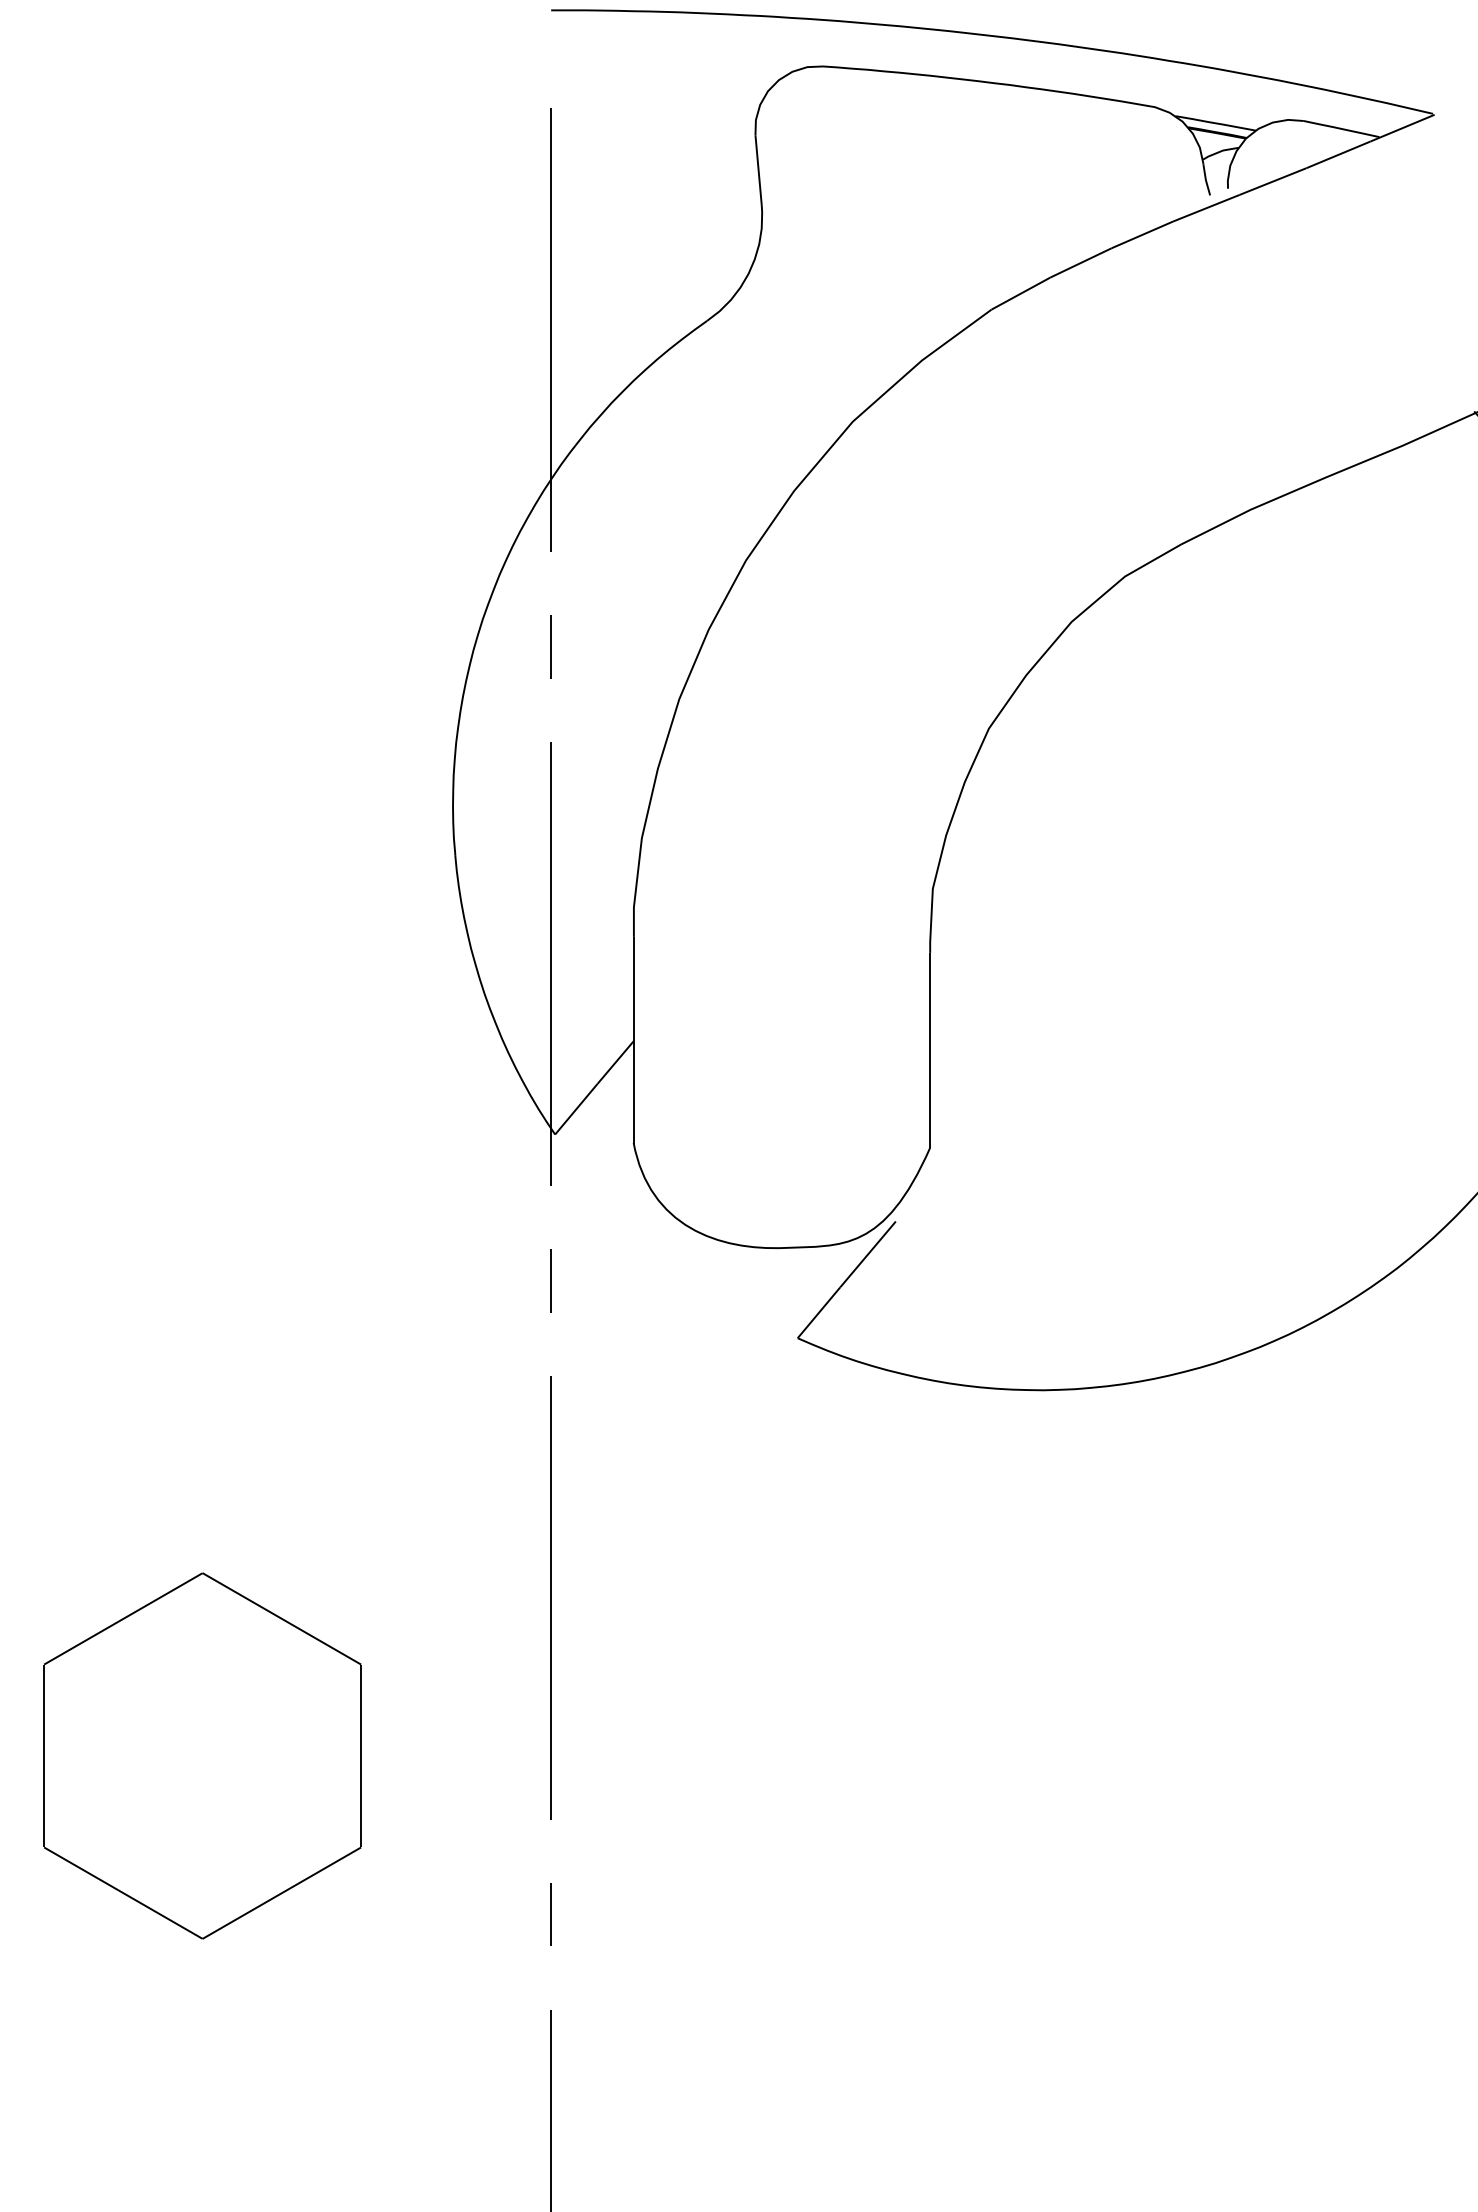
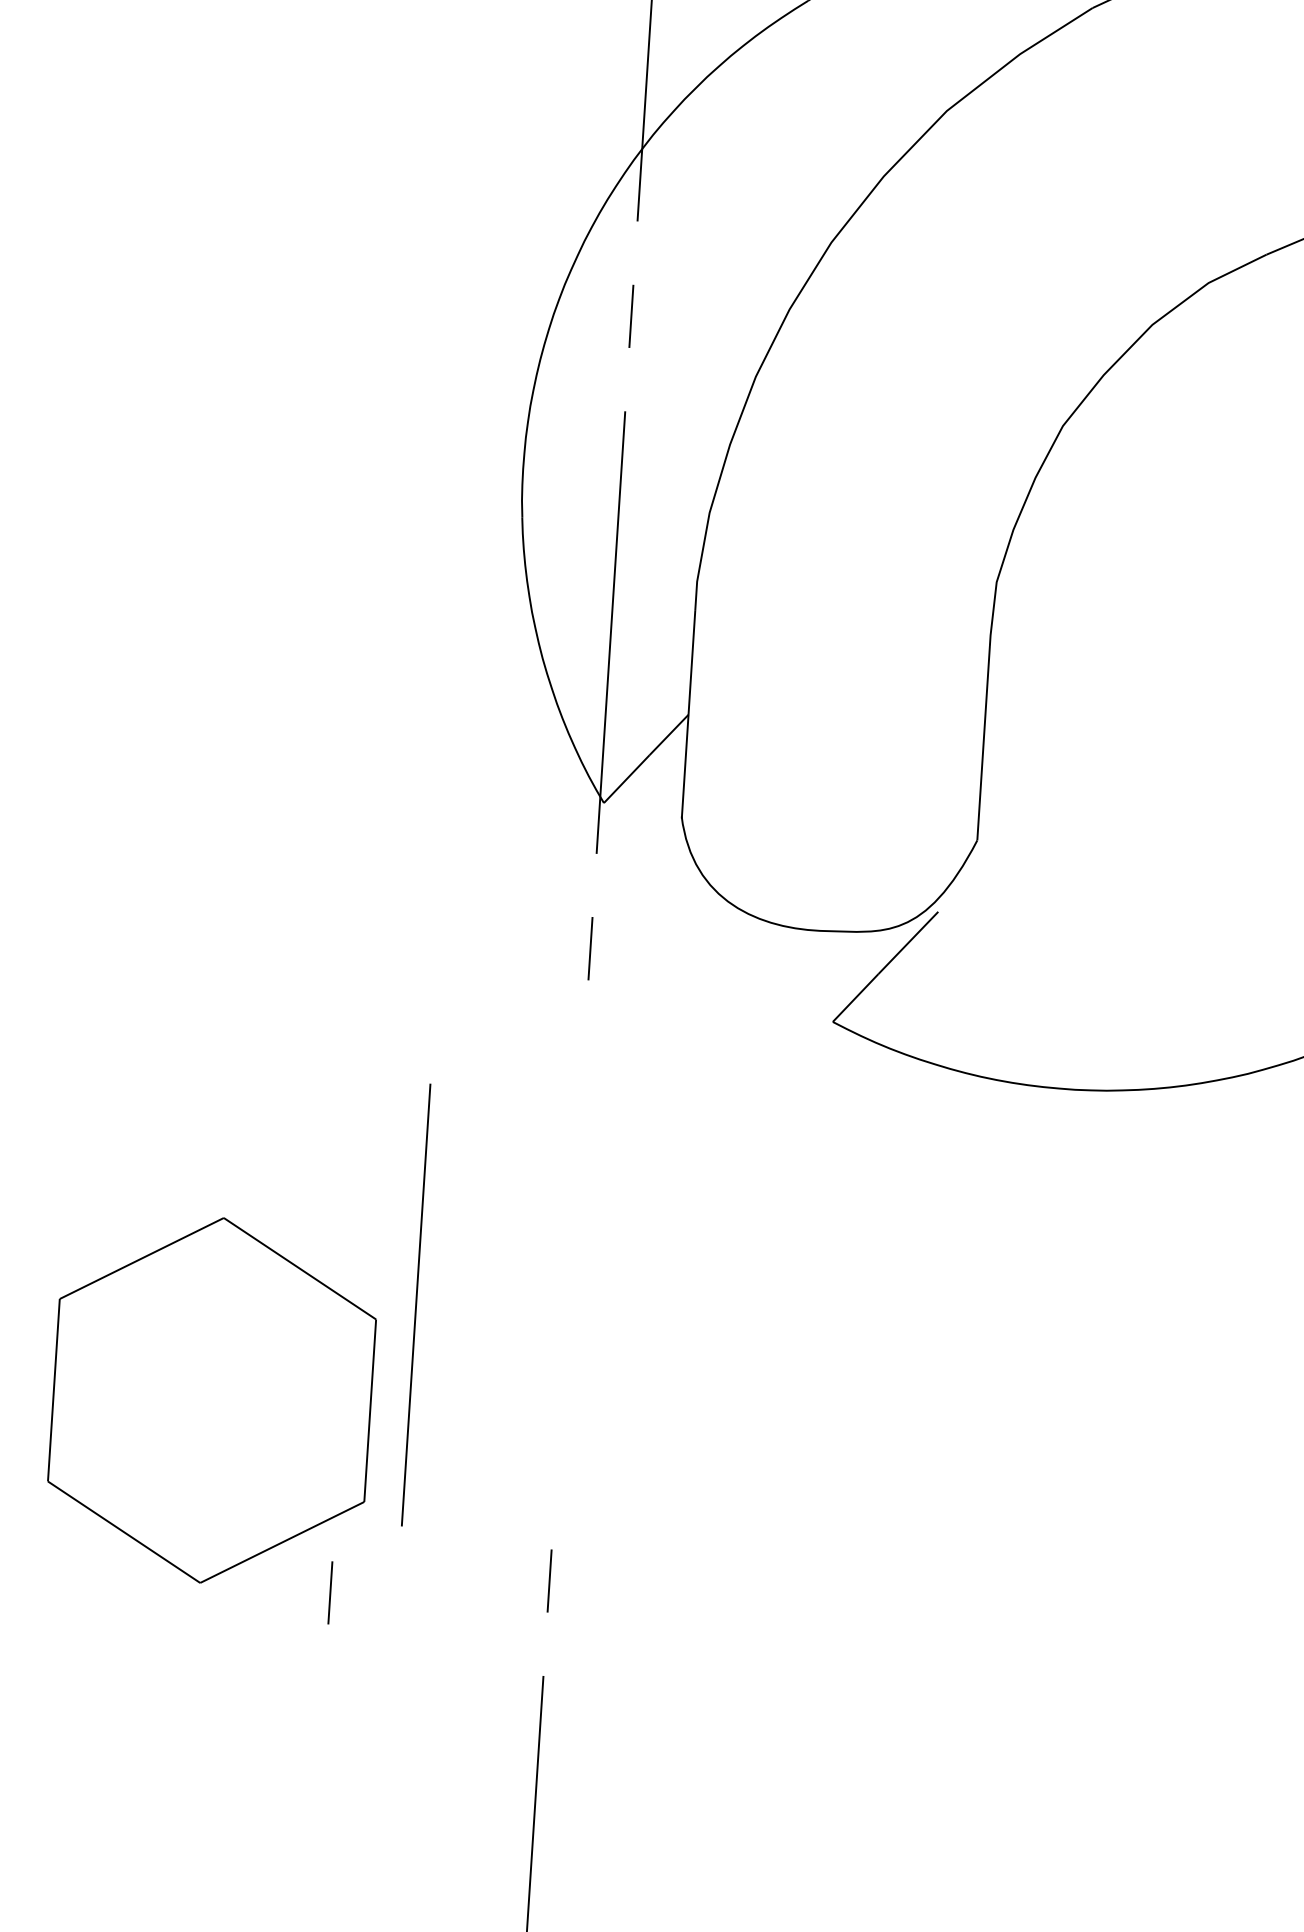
line: (550, 1597) -> (415, 1304), moved
line: (332, 1940) -> (329, 1592), added

